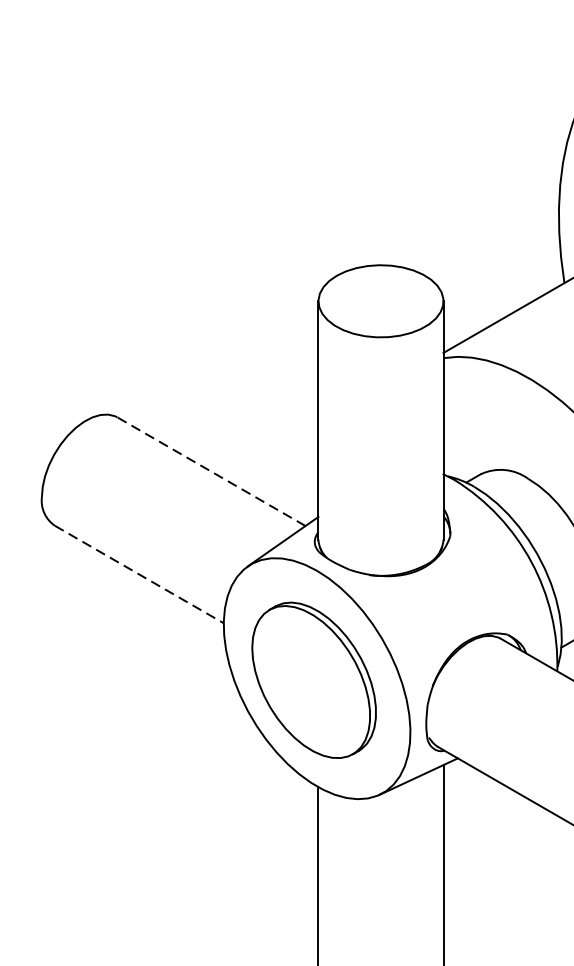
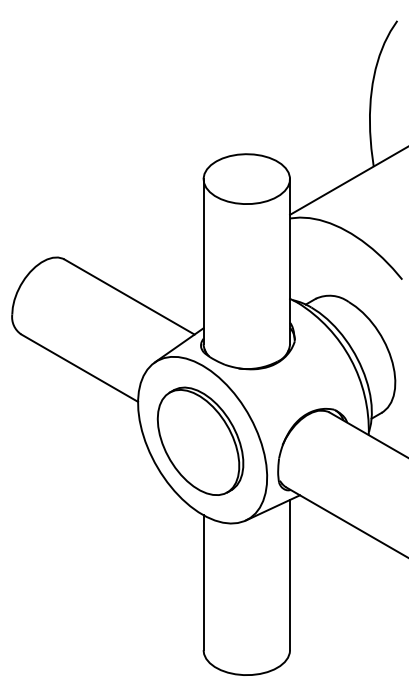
line: (211, 470) -> (129, 296), dashed -> solid
line: (140, 575) -> (80, 368), dashed -> solid

